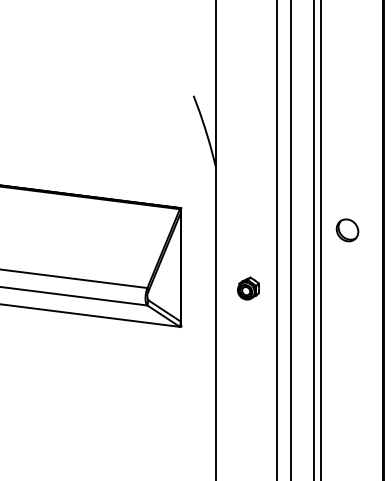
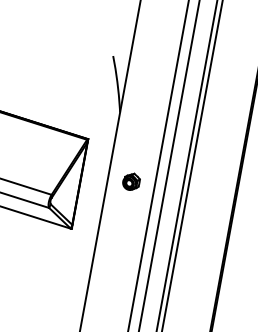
part: (347, 230) -> (210, 179), removed
part: (248, 288) -> (131, 181), moved

